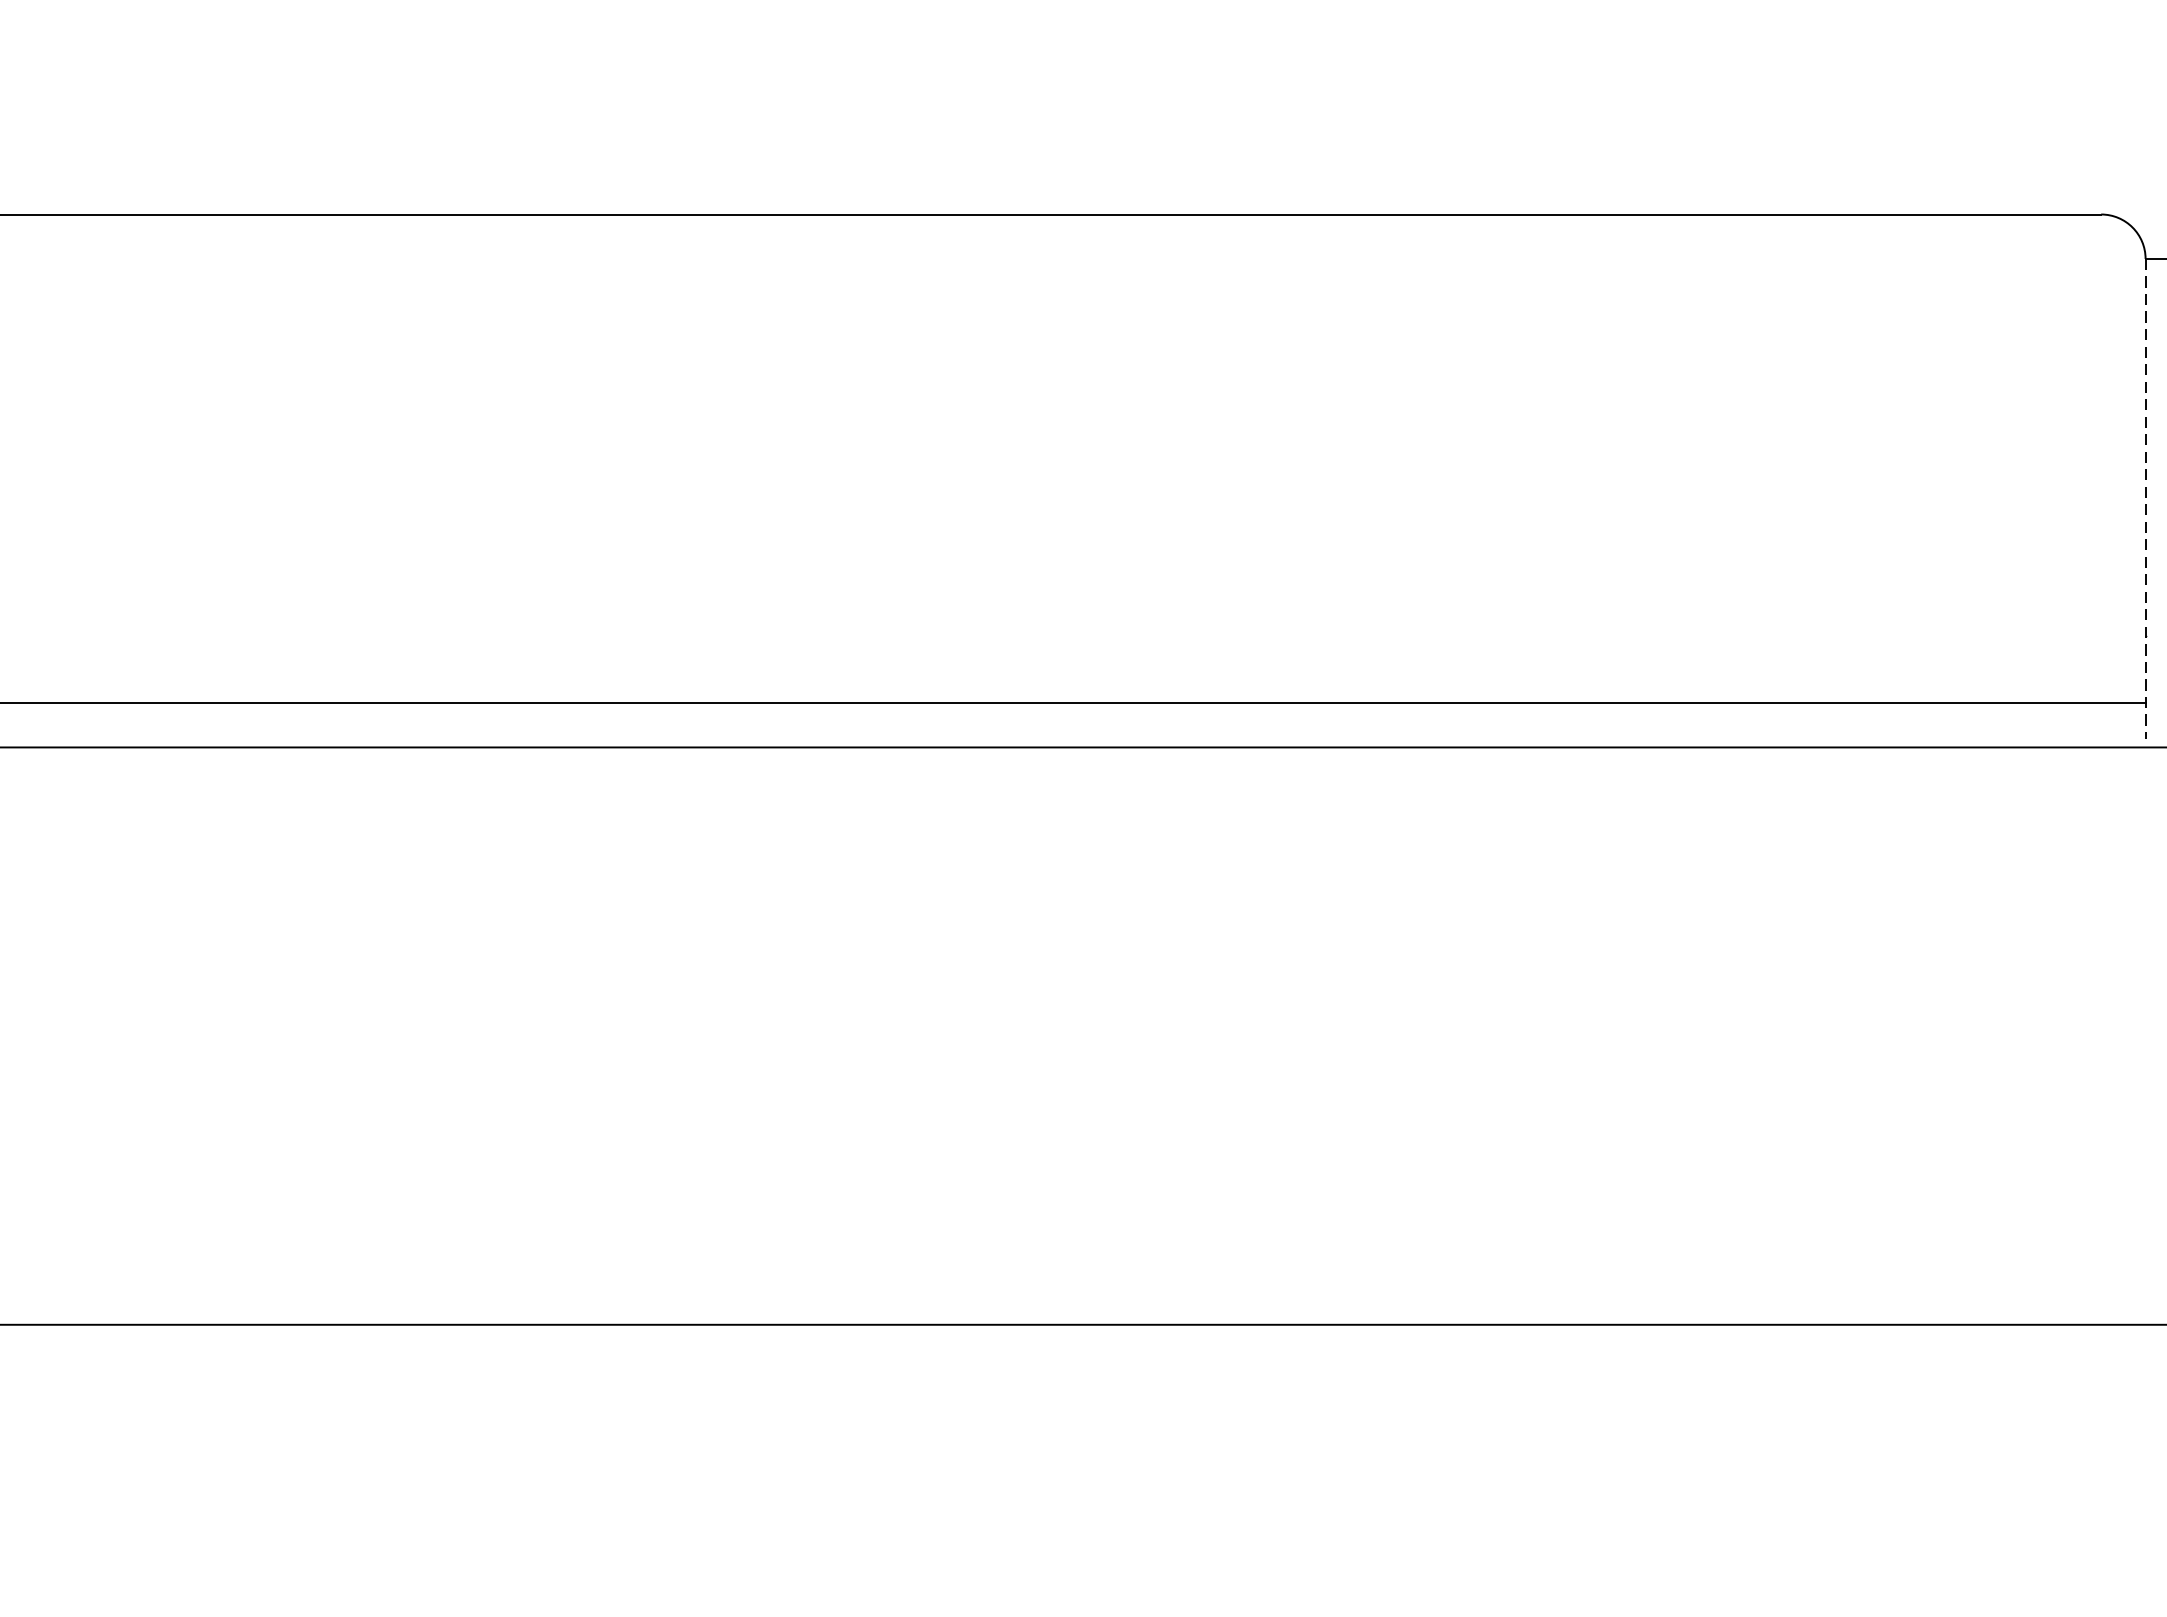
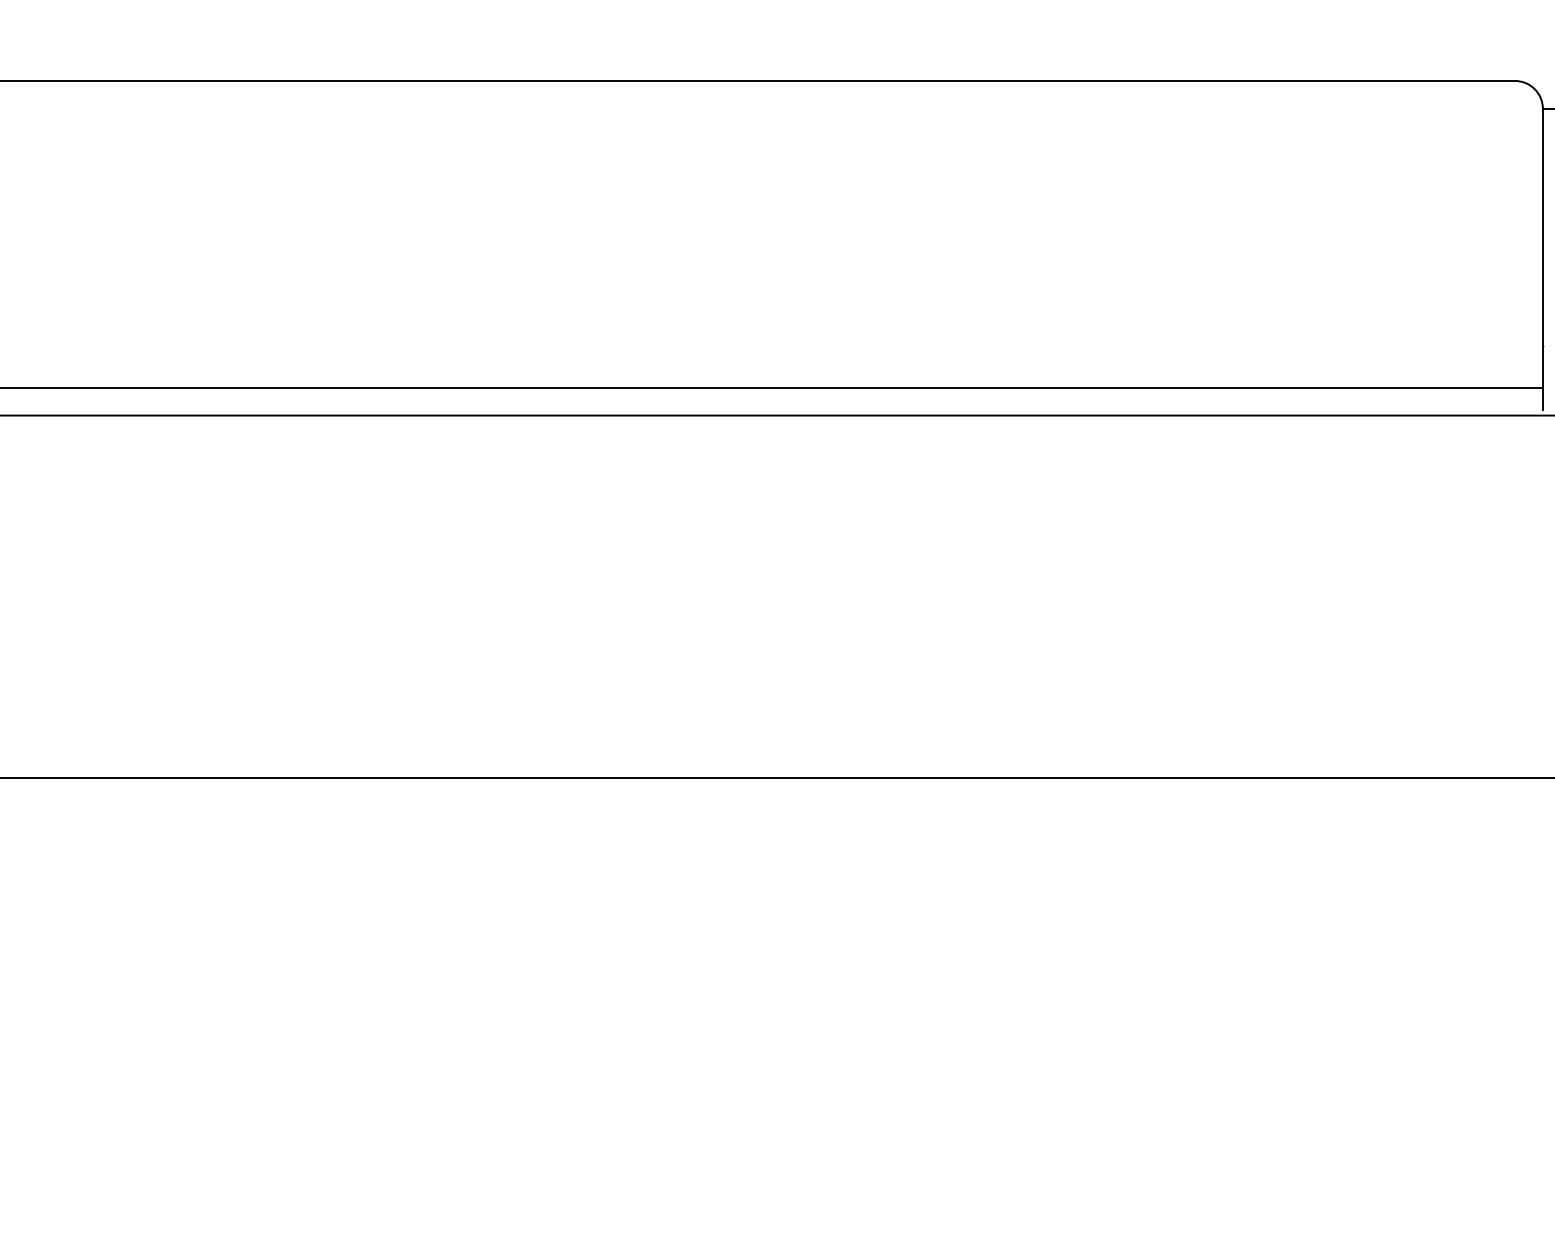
line: (2144, 498) -> (1542, 259), dashed -> solid

